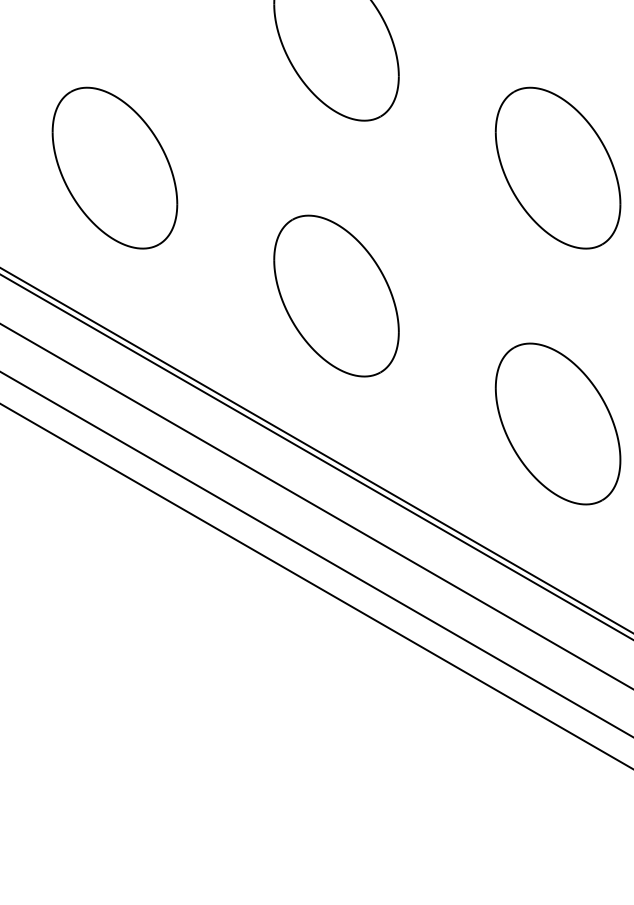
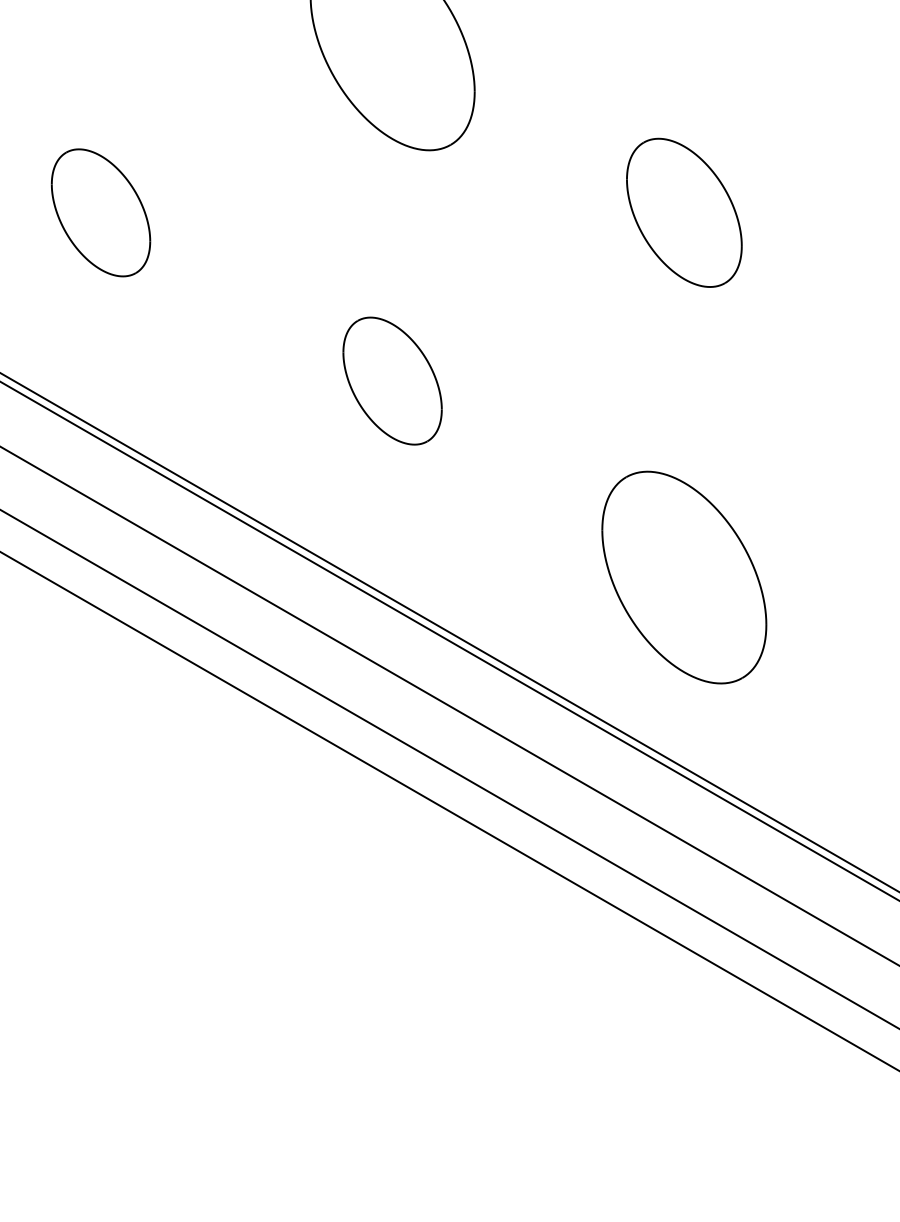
part: (114, 167) -> (100, 212), size x0.6
part: (558, 167) -> (684, 212), size x0.7
part: (336, 295) -> (392, 380), size x0.6
part: (558, 423) -> (684, 577), moved

